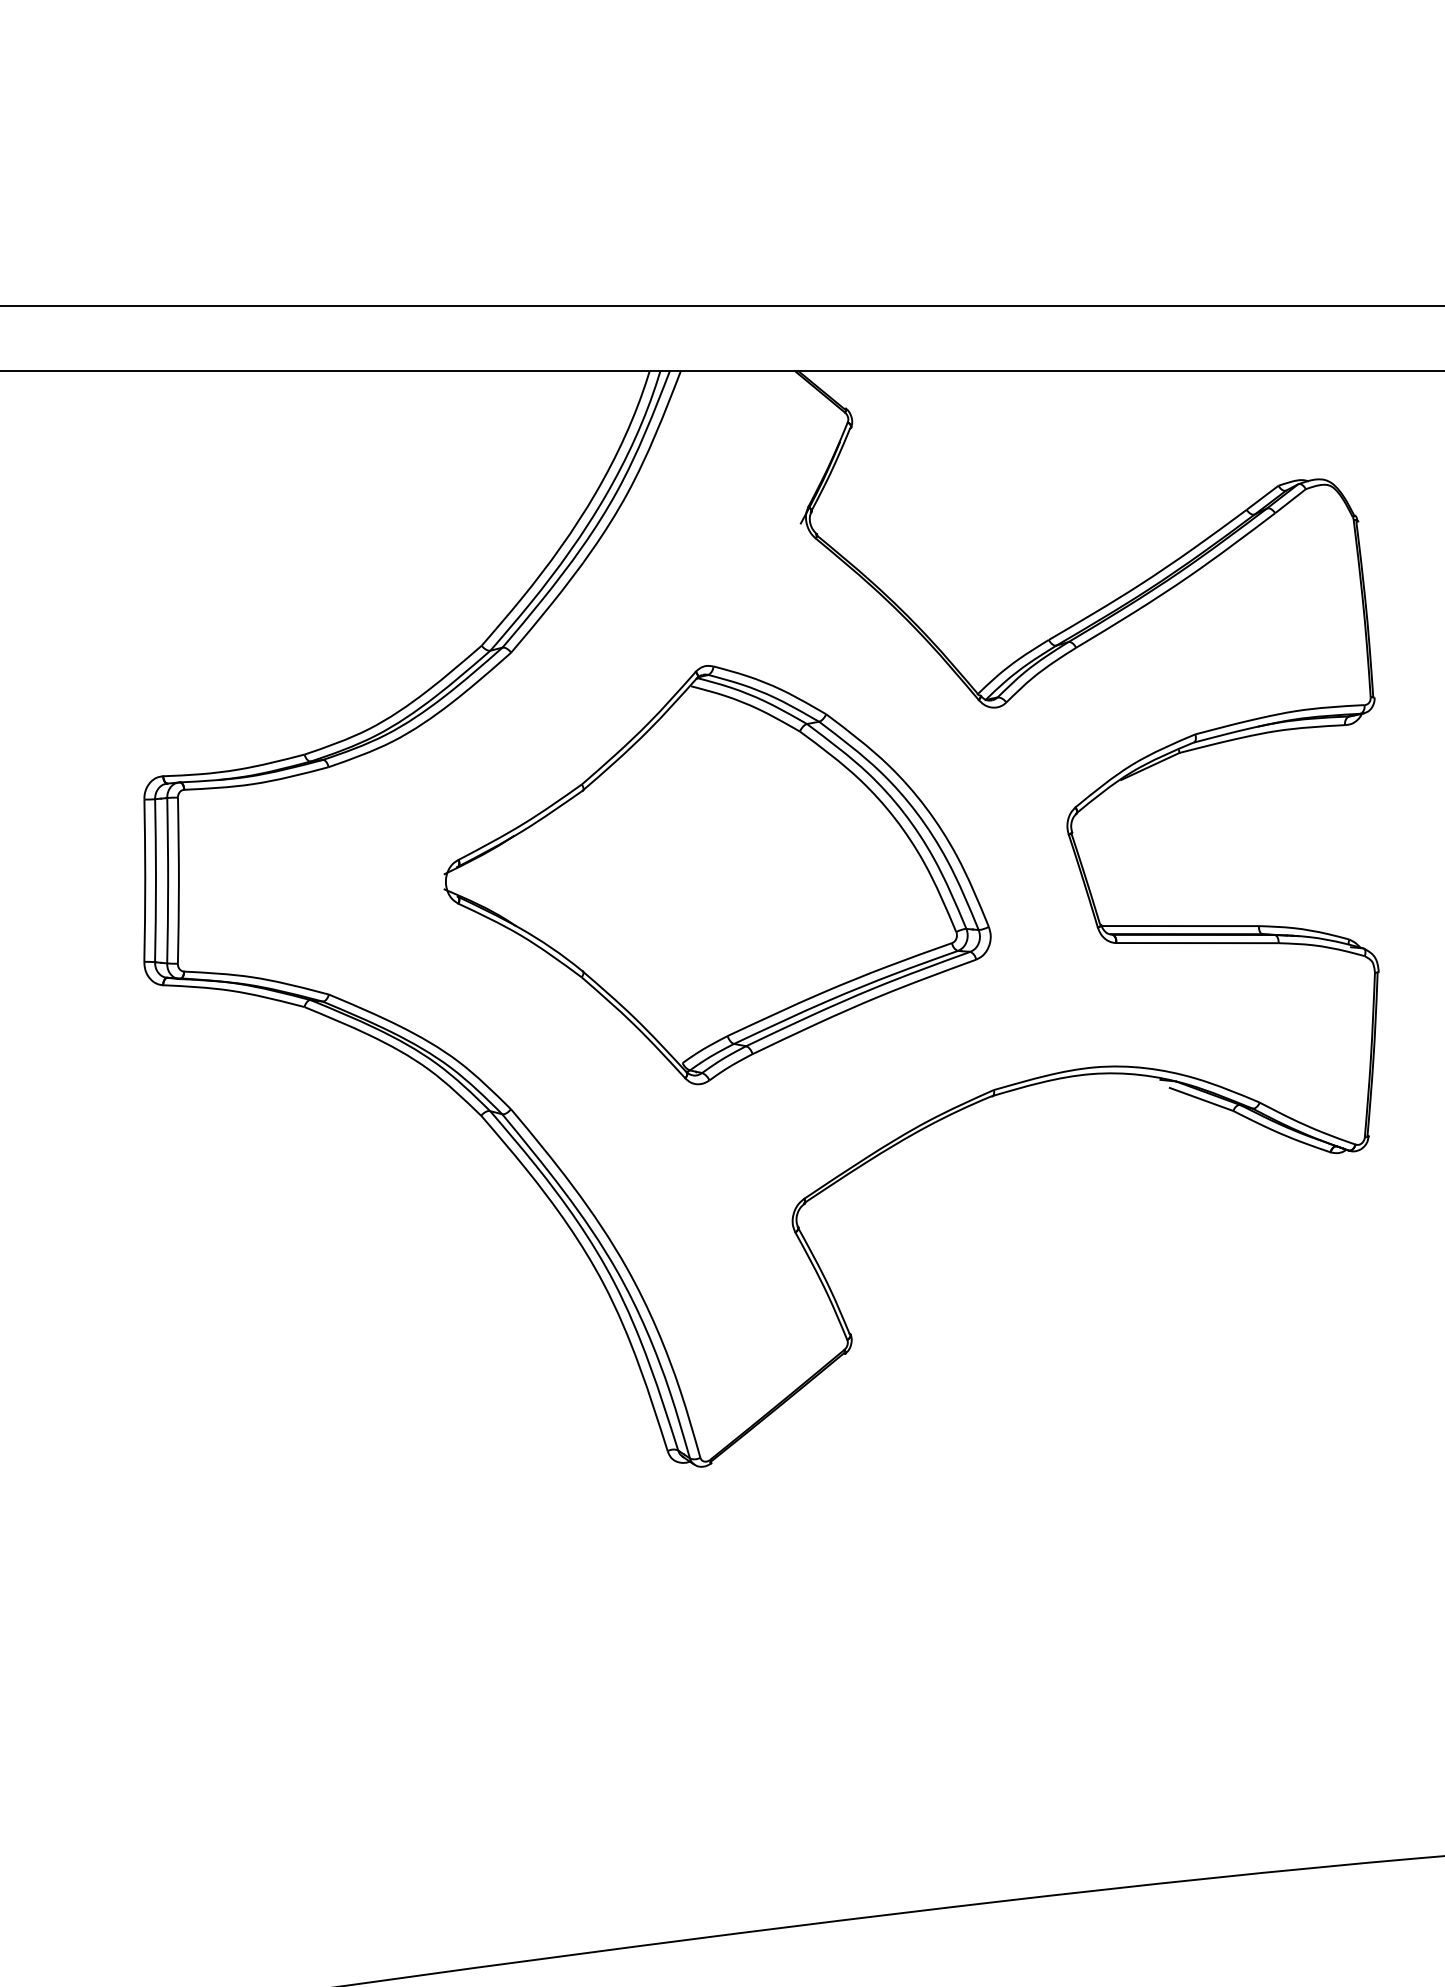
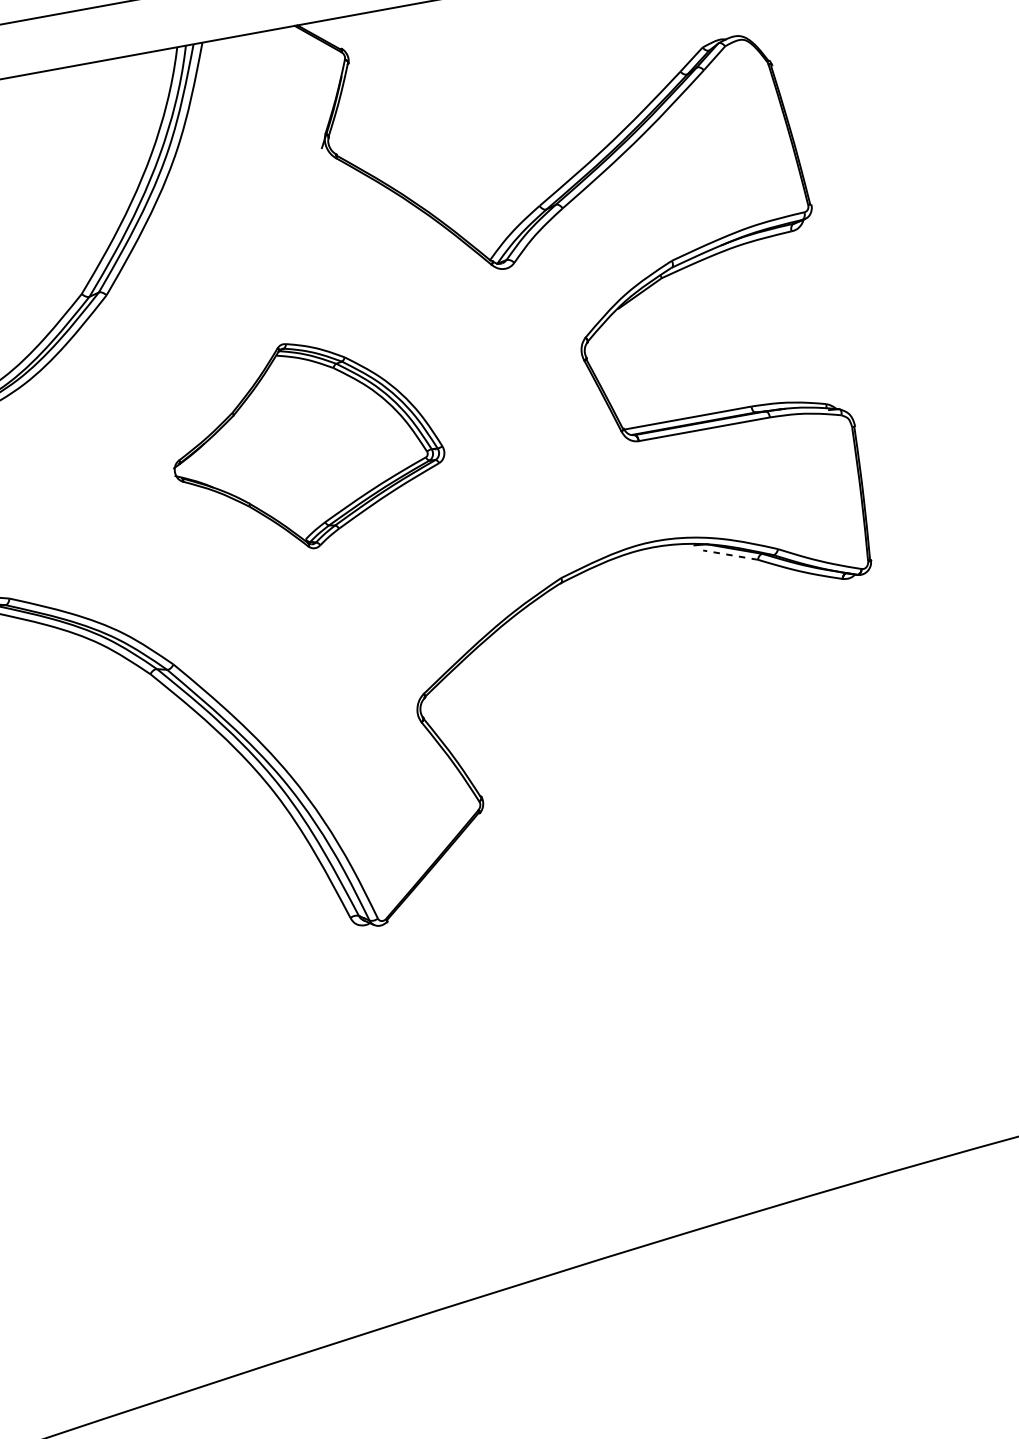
part: (717, 875) -> (306, 445), size x0.6
line: (1201, 1099) -> (730, 555), solid -> dashed

